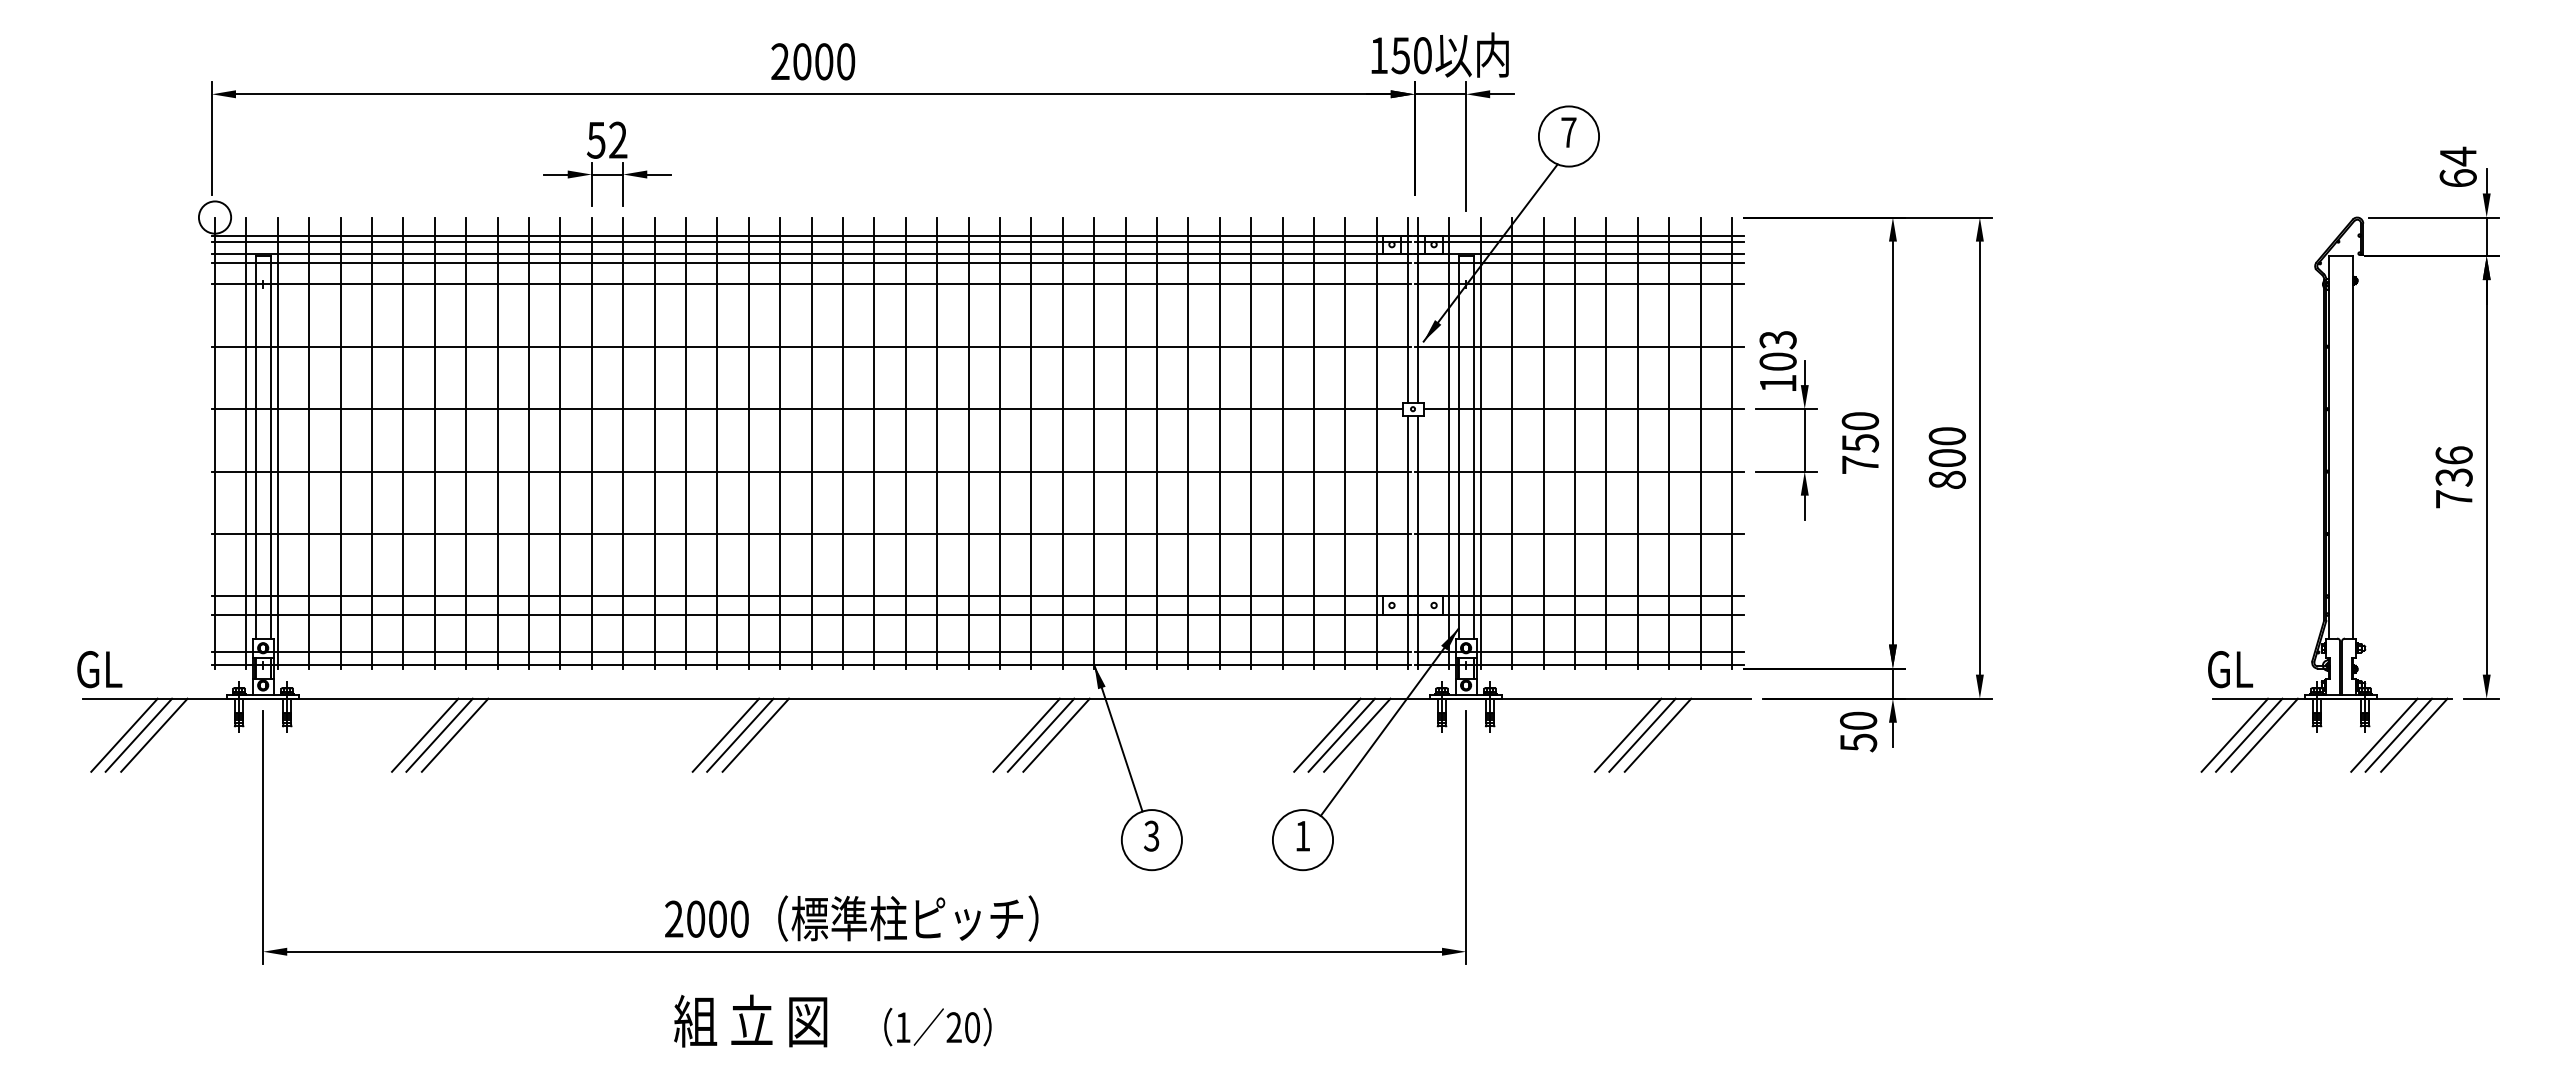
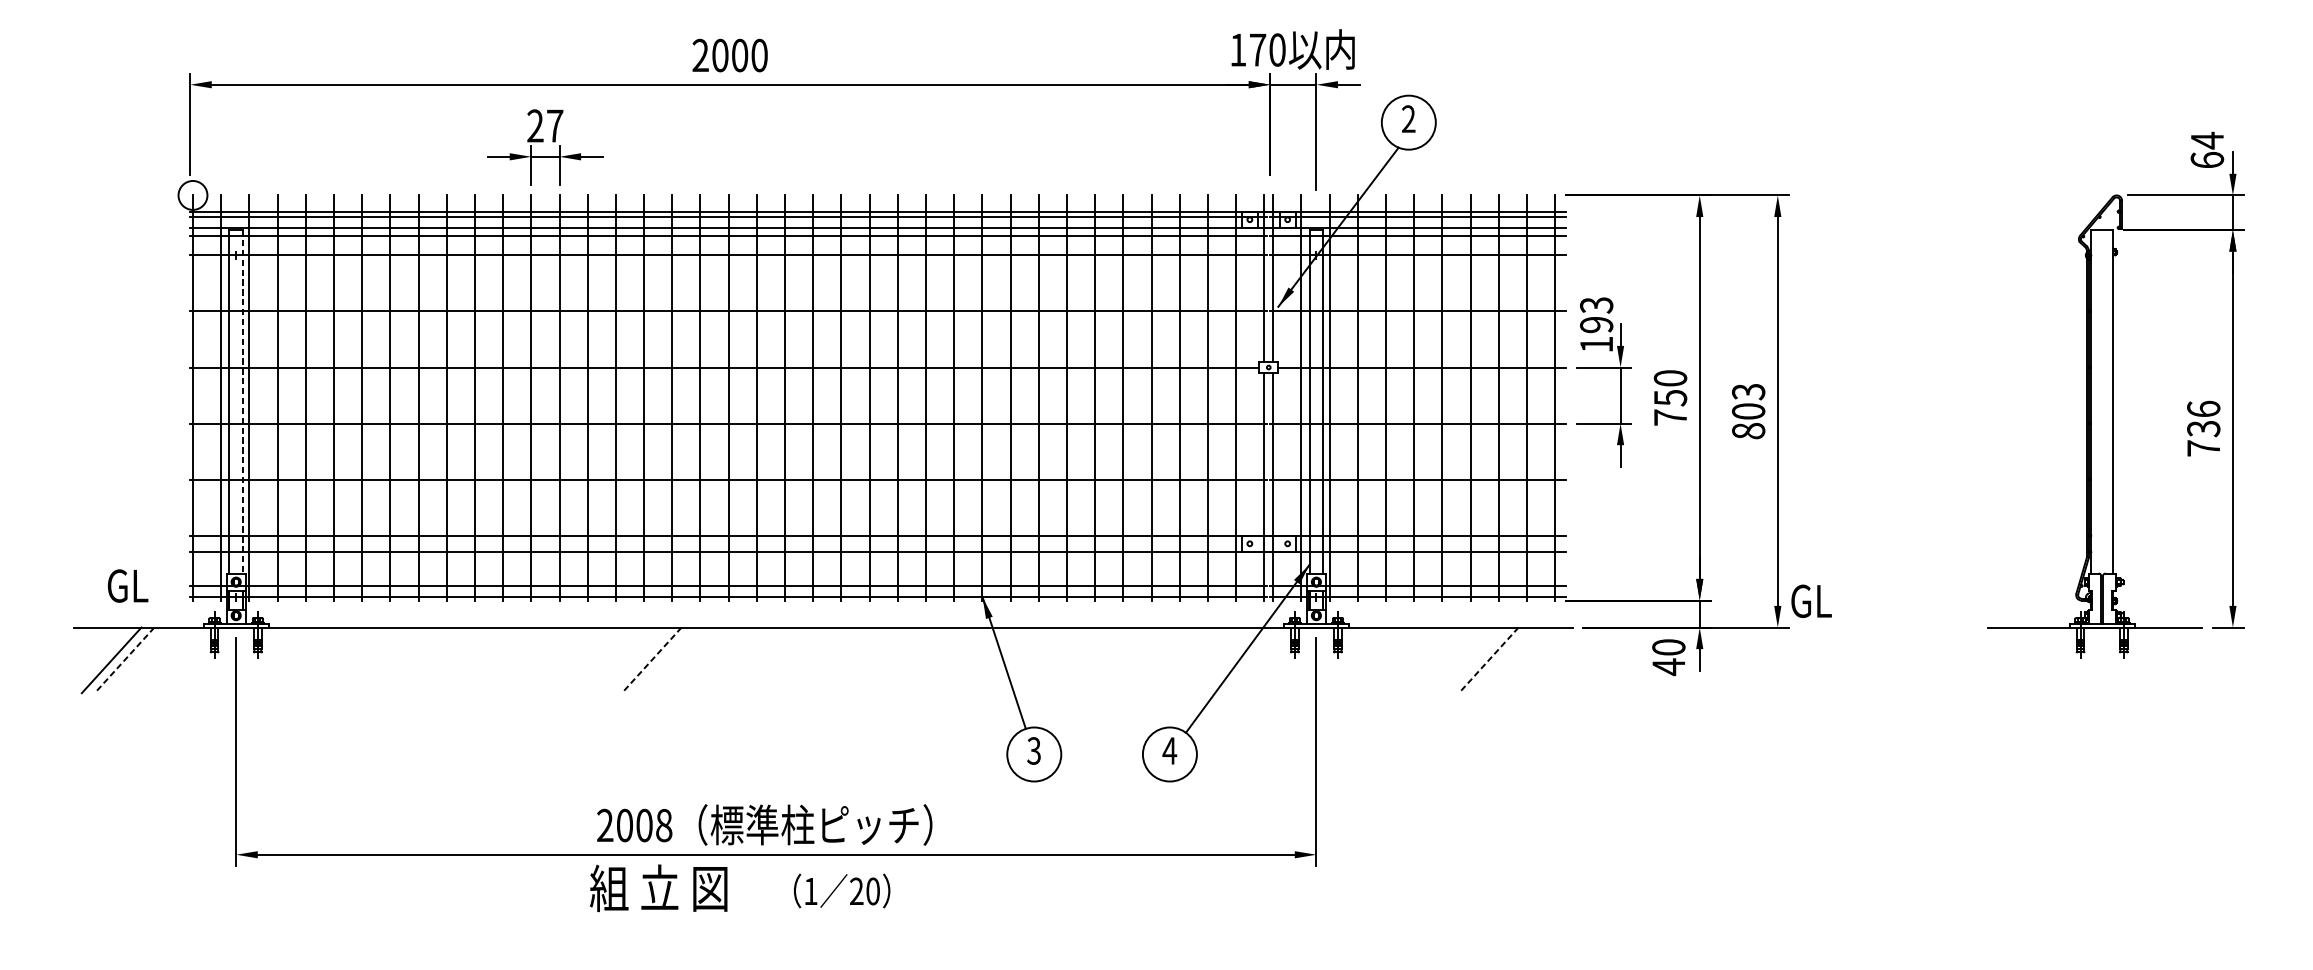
text: (1400, 55) -> (1257, 49), 150 -> 170
text: (1568, 132) -> (1408, 119), 7 -> 2
text: (606, 139) -> (544, 125), 52 -> 27
text: (1777, 361) -> (1596, 324), 103 -> 193
text: (1946, 436) -> (1747, 392), 800 -> 803
line: (270, 447) -> (242, 401), solid -> dashed
text: (99, 669) -> (127, 586), moved
text: (2230, 669) -> (1811, 601), moved
line: (154, 734) -> (138, 659), removed
line: (425, 734) -> (381, 659), removed
line: (439, 734) -> (394, 659), removed
line: (454, 734) -> (408, 659), removed
line: (740, 734) -> (664, 659), removed
line: (755, 734) -> (678, 659), removed
line: (1026, 734) -> (921, 659), removed
line: (1040, 734) -> (934, 659), removed
line: (1056, 734) -> (948, 659), removed
line: (1327, 734) -> (1191, 659), removed
line: (1341, 734) -> (1204, 659), removed
line: (1357, 734) -> (1218, 659), removed
line: (1627, 734) -> (1461, 659), removed
line: (1642, 734) -> (1474, 659), removed
line: (2234, 734) -> (2006, 659), removed
line: (2249, 734) -> (2019, 659), removed
line: (2264, 734) -> (2033, 659), removed
line: (2384, 734) -> (2141, 659), removed
line: (2398, 734) -> (2153, 659), removed
line: (2414, 734) -> (2168, 659), removed
line: (138, 735) -> (124, 660), solid -> dashed
line: (725, 735) -> (651, 660), solid -> dashed
line: (1657, 735) -> (1488, 660), solid -> dashed
text: (1858, 742) -> (1668, 666), 50 -> 40
text: (1302, 836) -> (1169, 751), 1 -> 4
text: (739, 918) -> (663, 824), 2000 -> 2008
text: (750, 1020) -> (658, 887), moved
text: (937, 1026) -> (841, 890), moved

